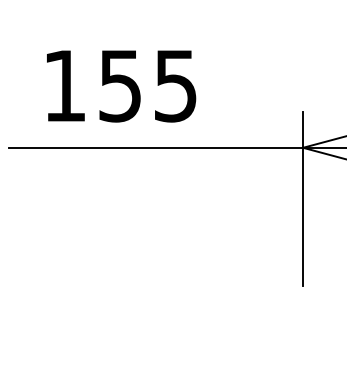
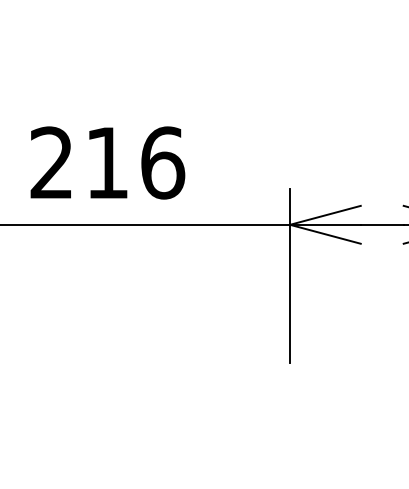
text: (120, 85) -> (107, 162), 155 -> 216

